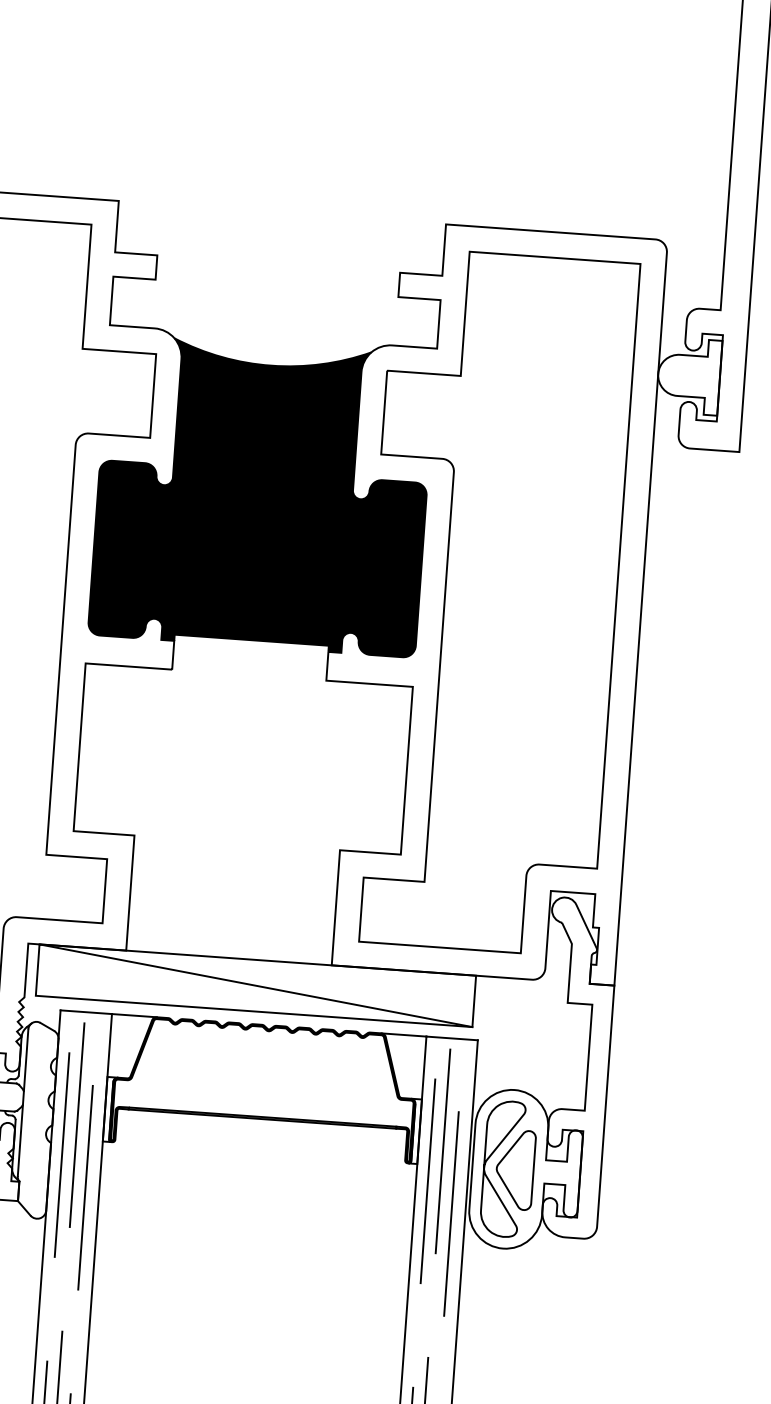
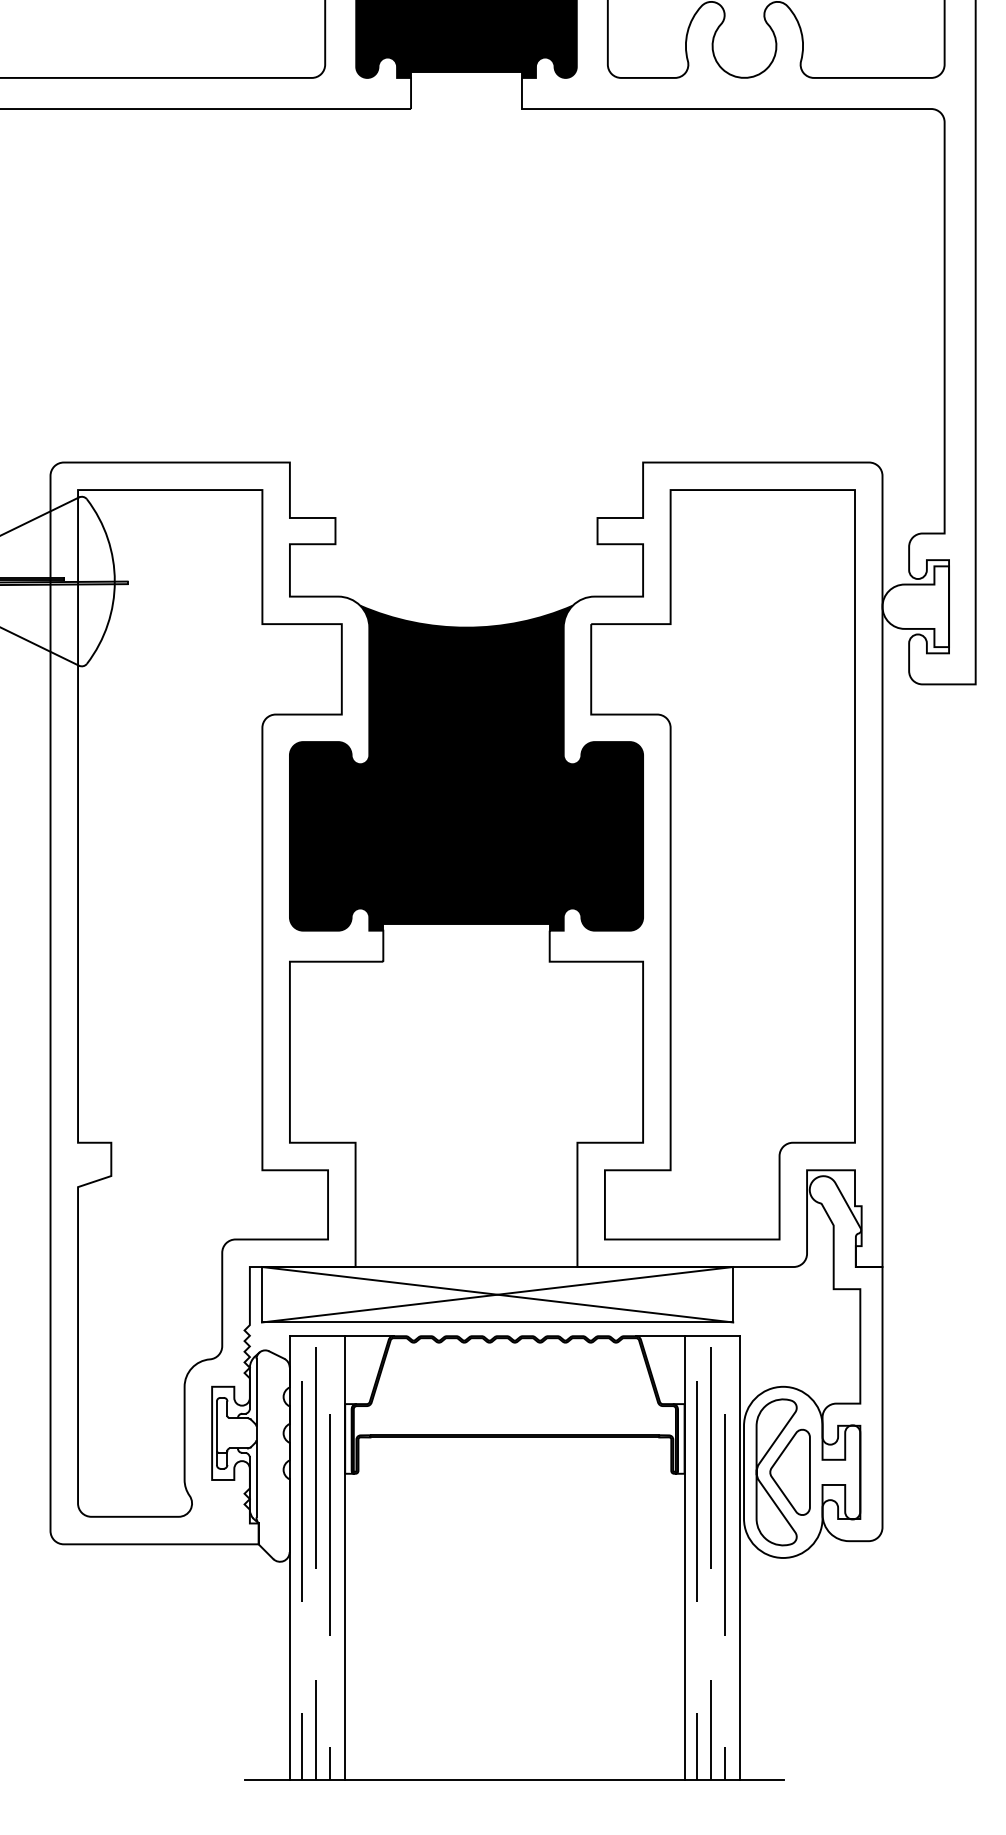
line: (255, 985) -> (497, 1294), added

